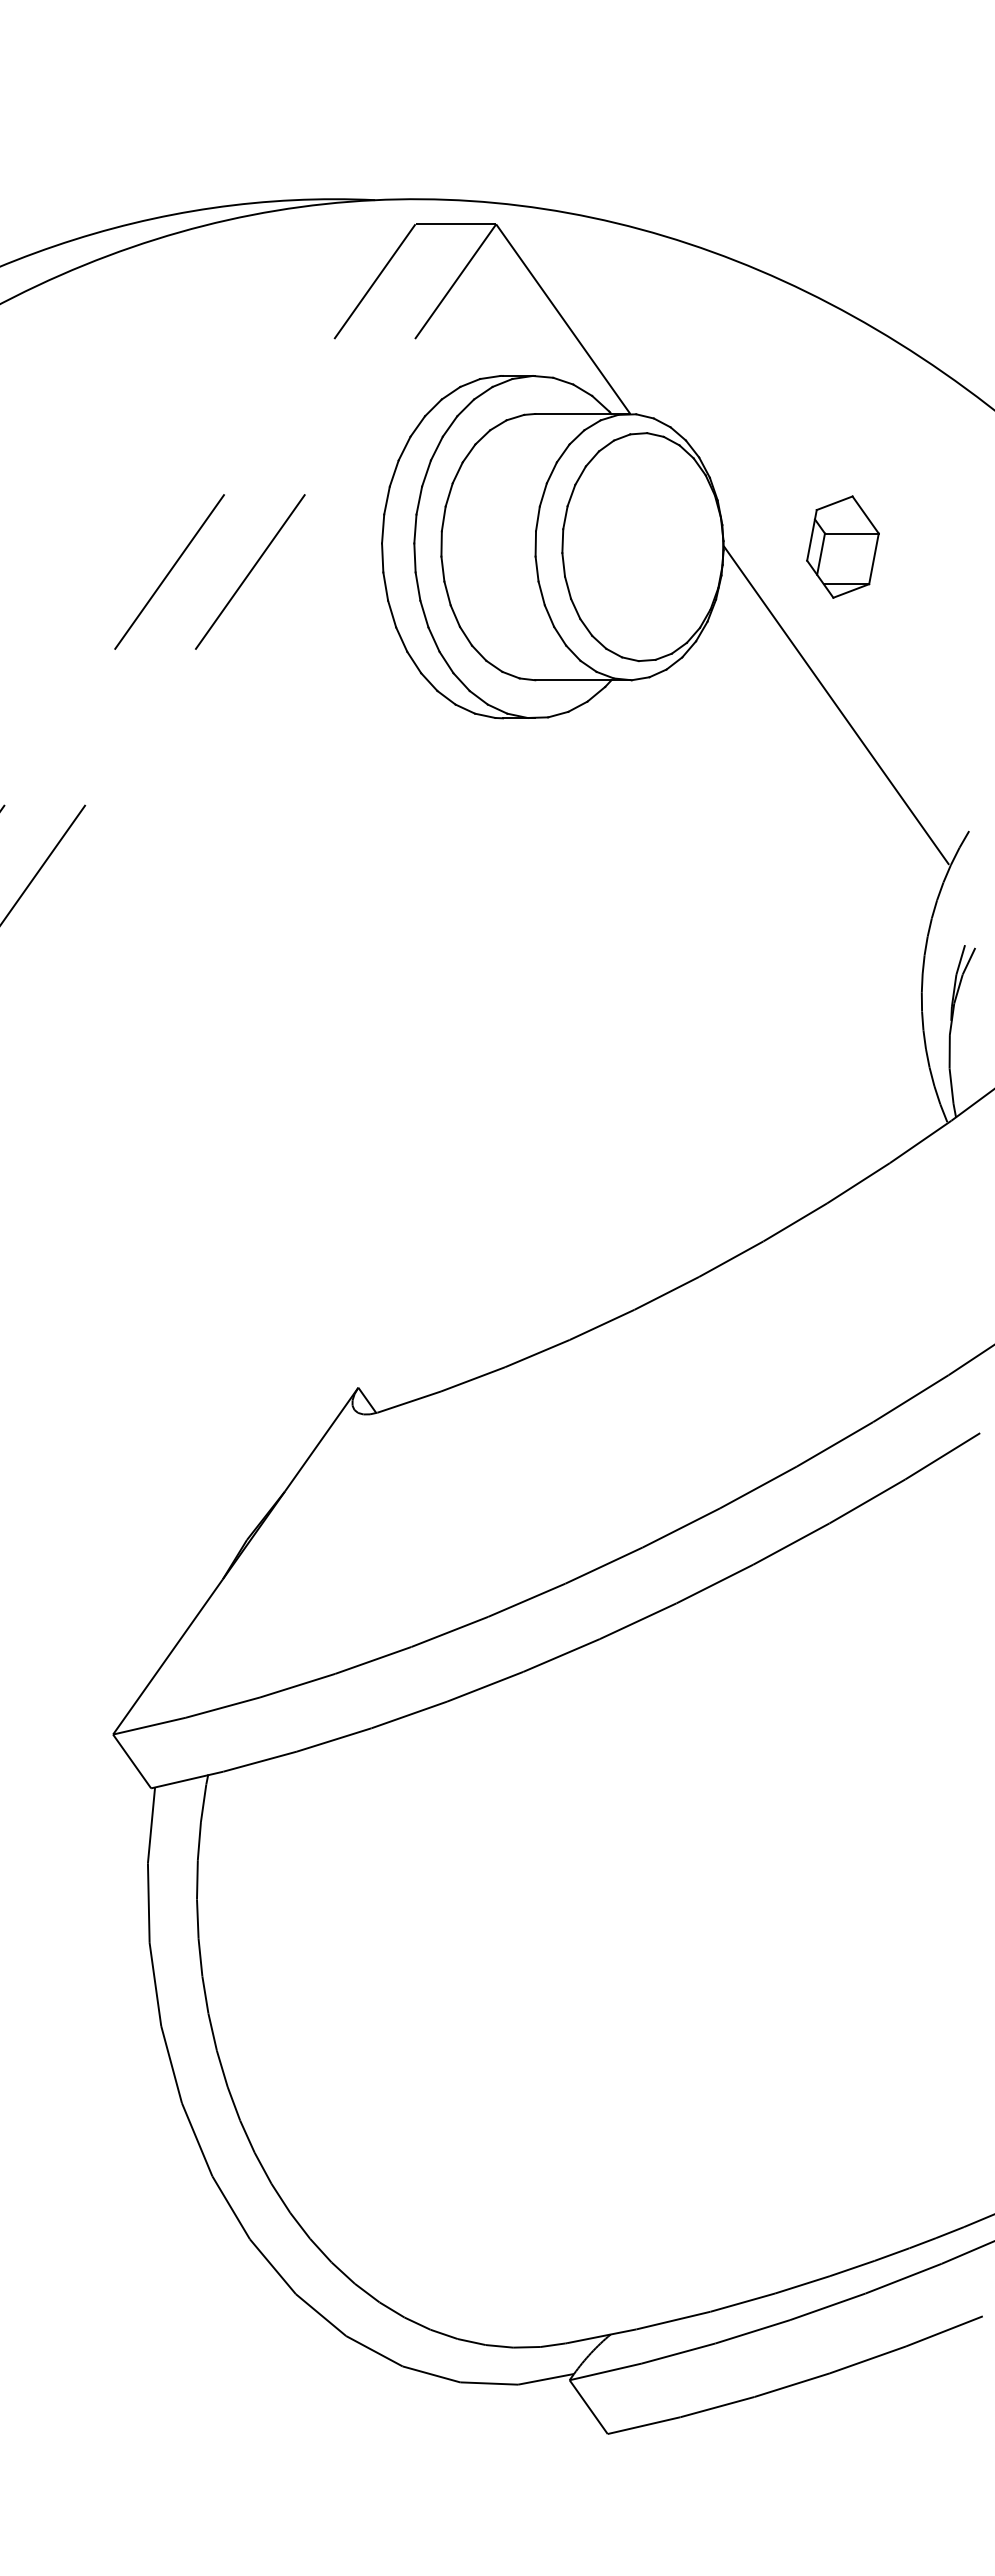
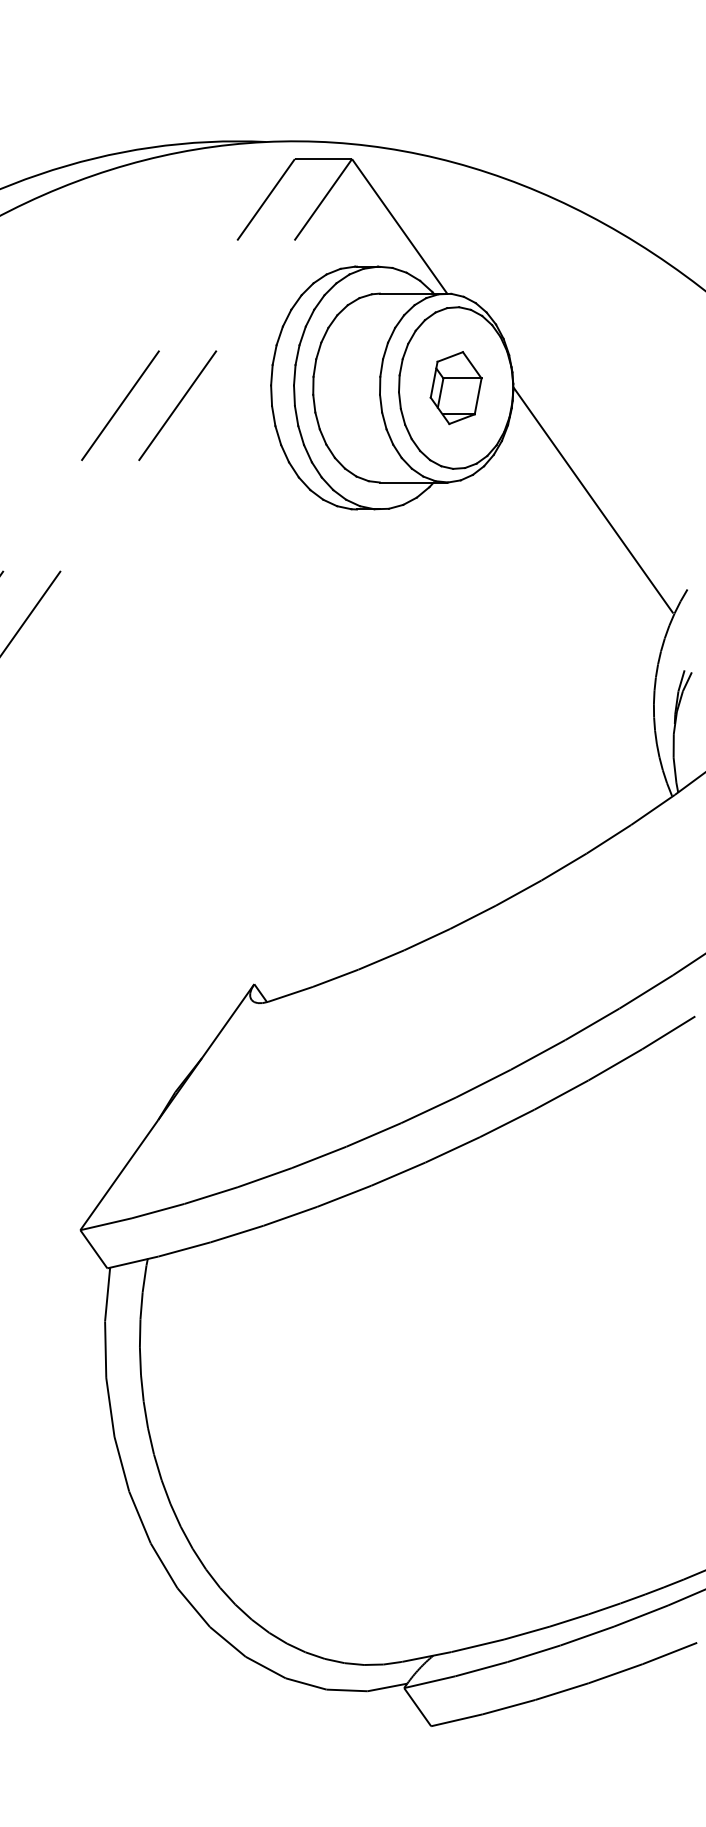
part: (842, 546) -> (455, 387), moved

